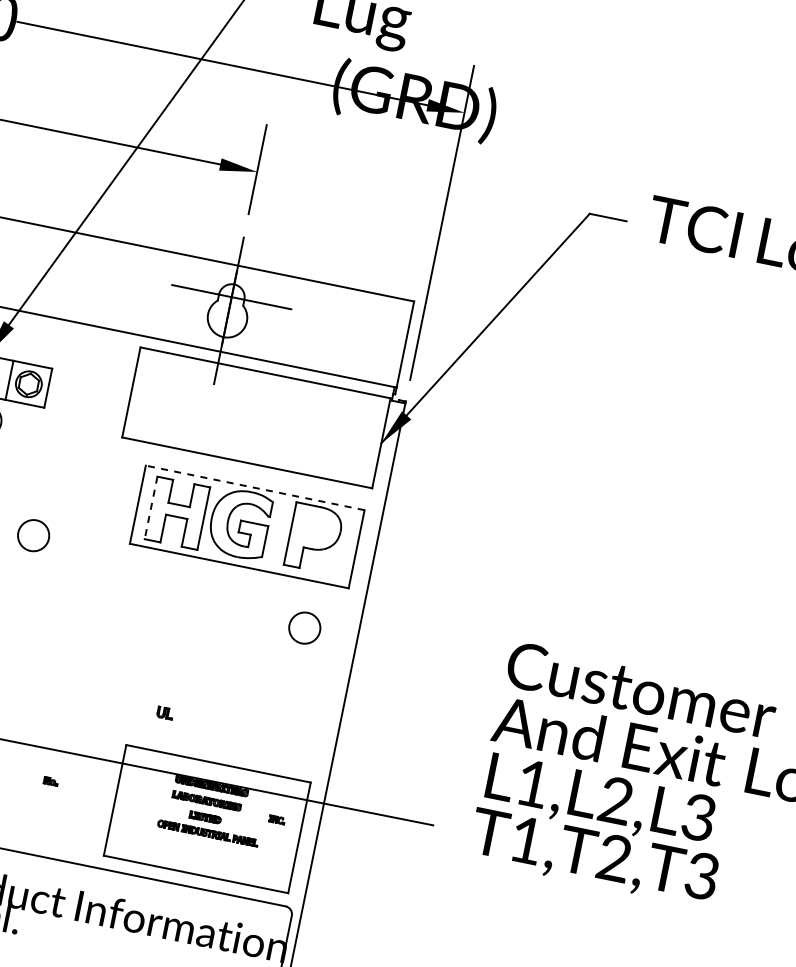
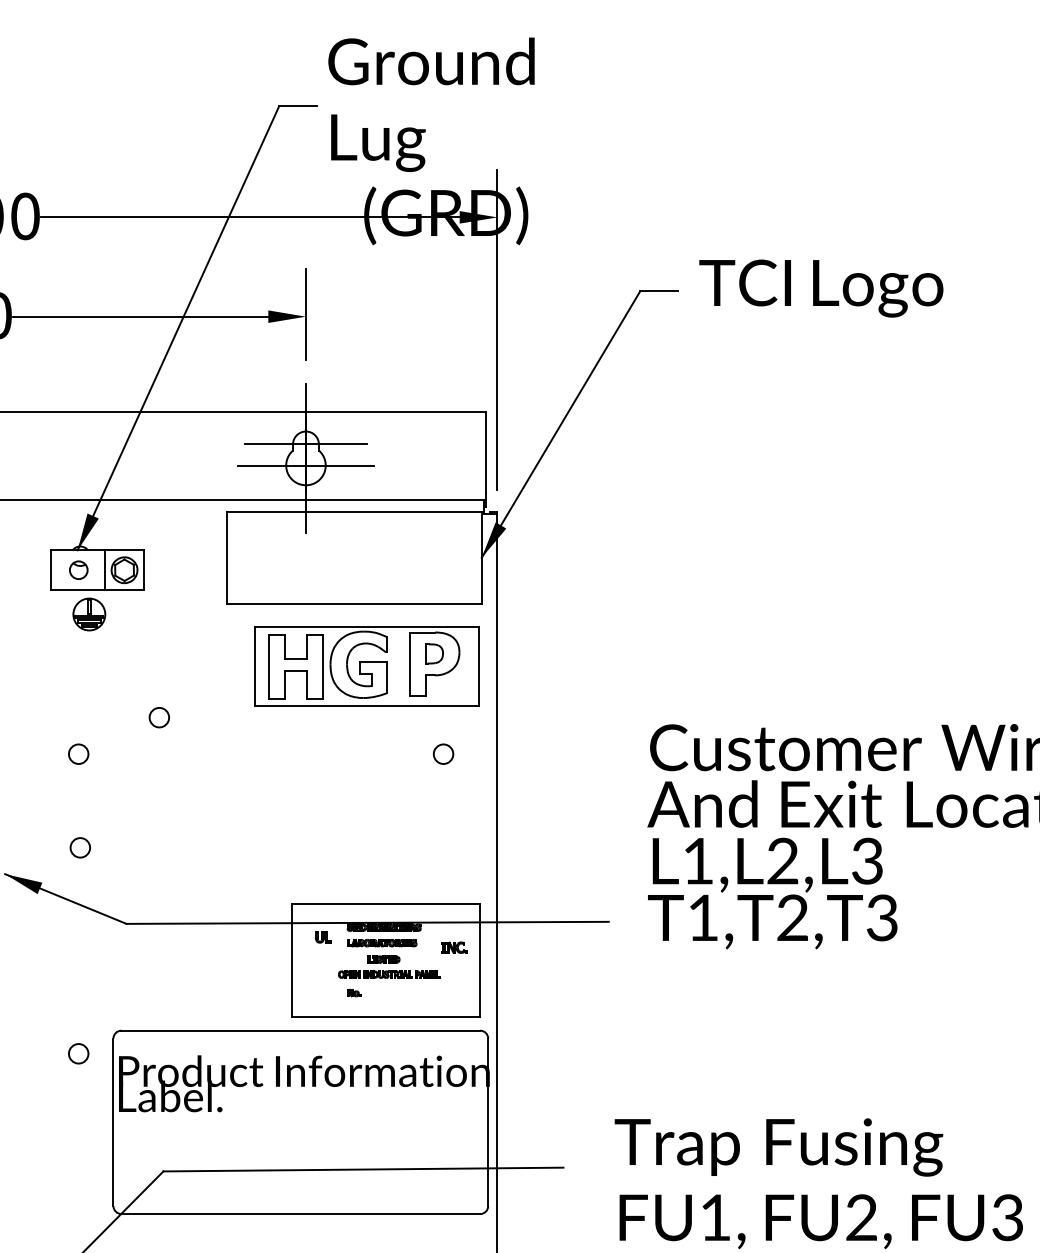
line: (227, 317) -> (305, 465), added
line: (255, 487) -> (367, 626), dashed -> solid
line: (150, 508) -> (268, 667), dashed -> solid
part: (316, 527) -> (434, 653), added
circle: (33, 535) -> (159, 717), size x0.62
circle: (304, 627) -> (443, 753), size x0.62
part: (164, 713) -> (323, 937), moved
part: (51, 780) -> (354, 992), moved
part: (276, 819) -> (454, 947), size x1.67

